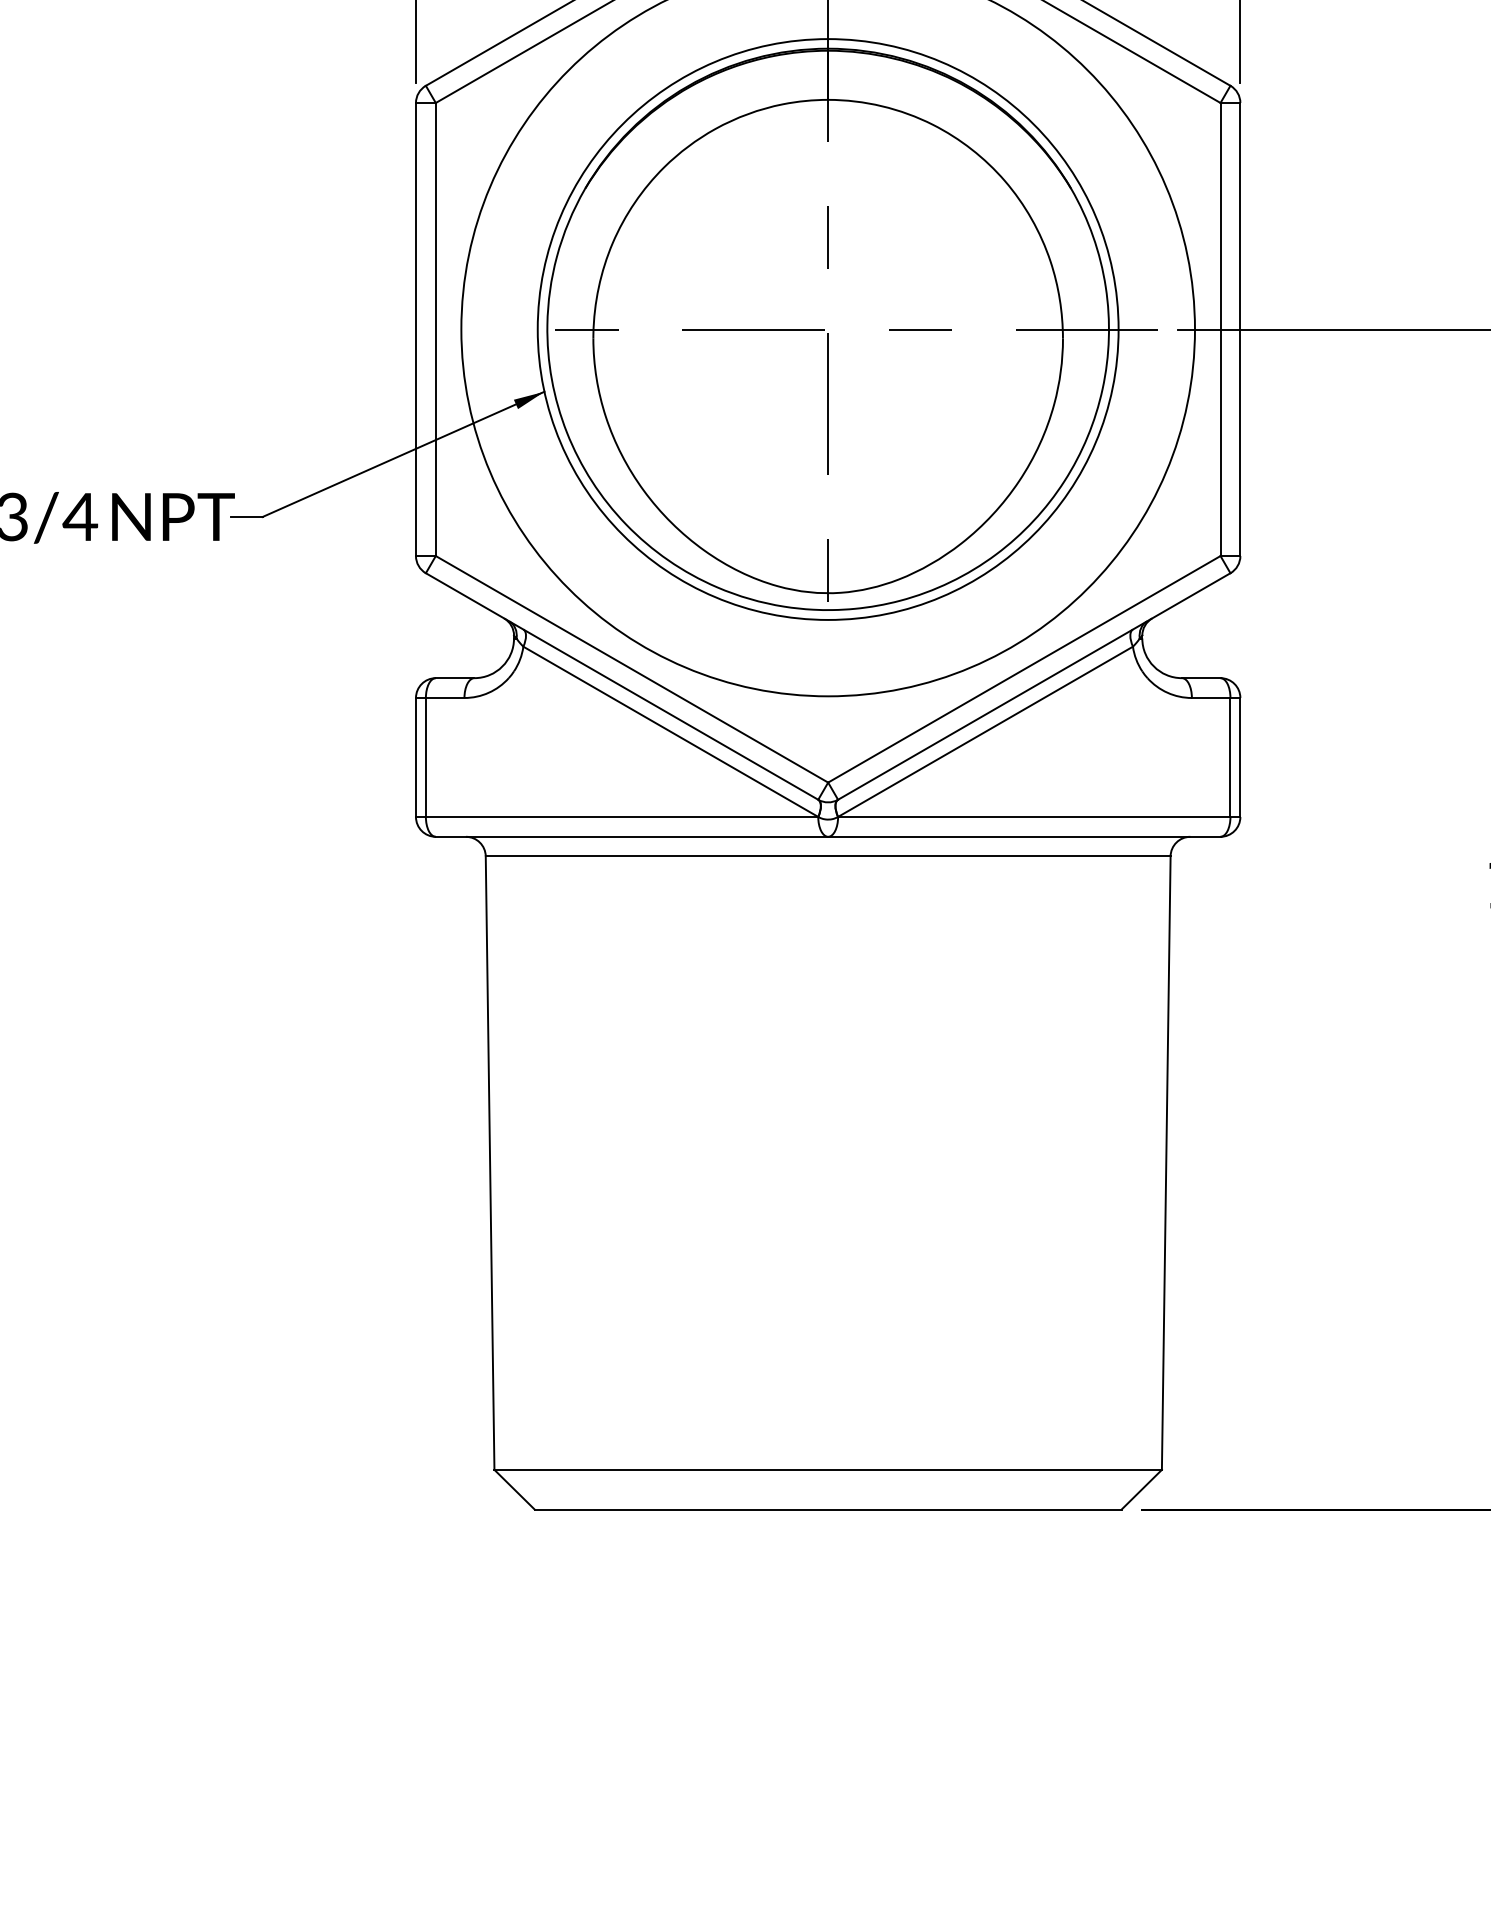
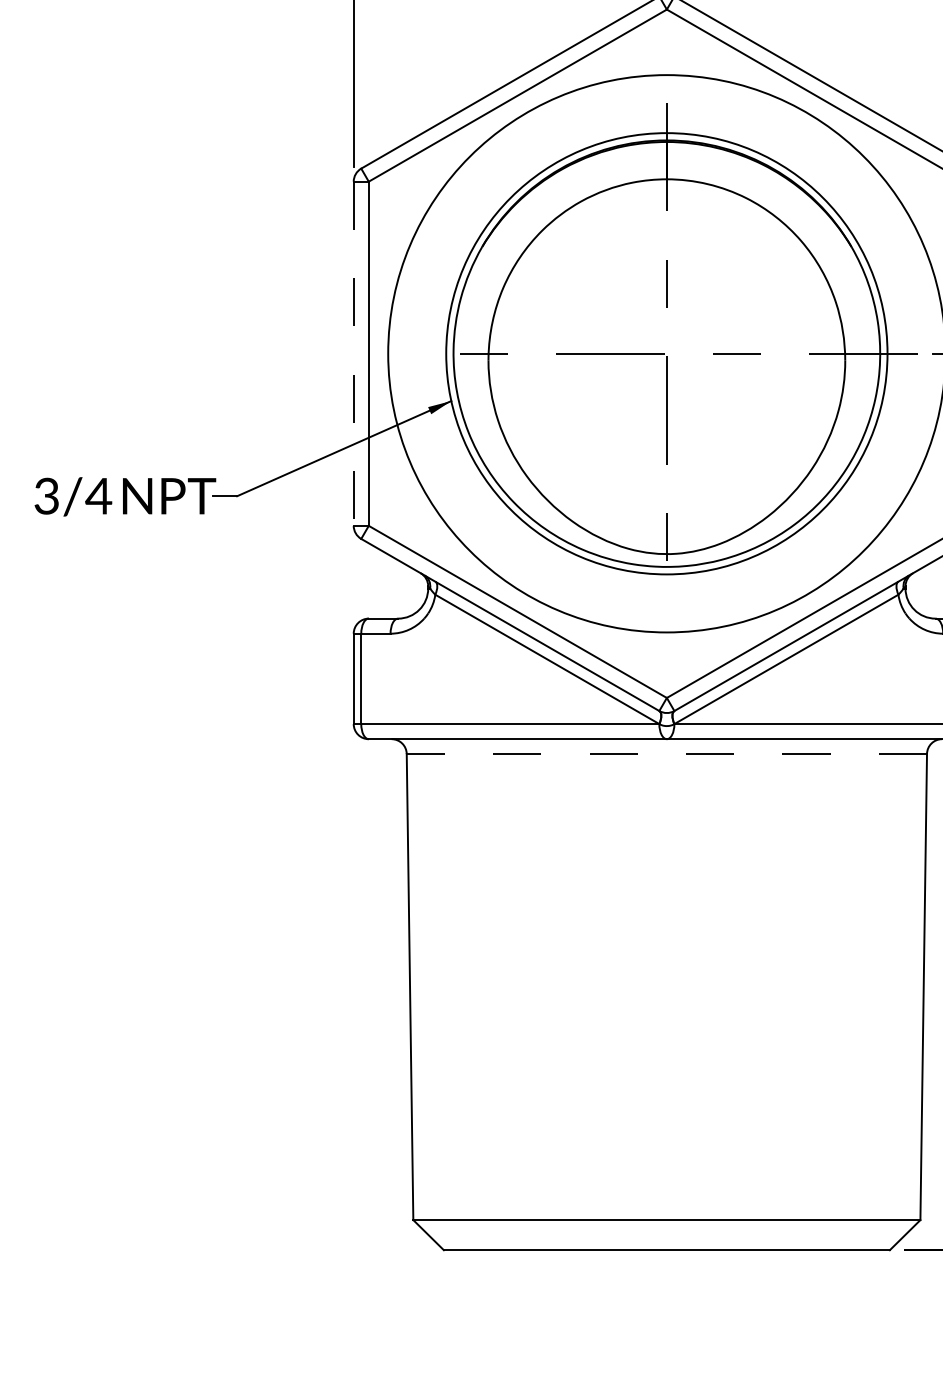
line: (415, 329) -> (353, 353), solid -> dashed
line: (827, 856) -> (666, 754), solid -> dashed

